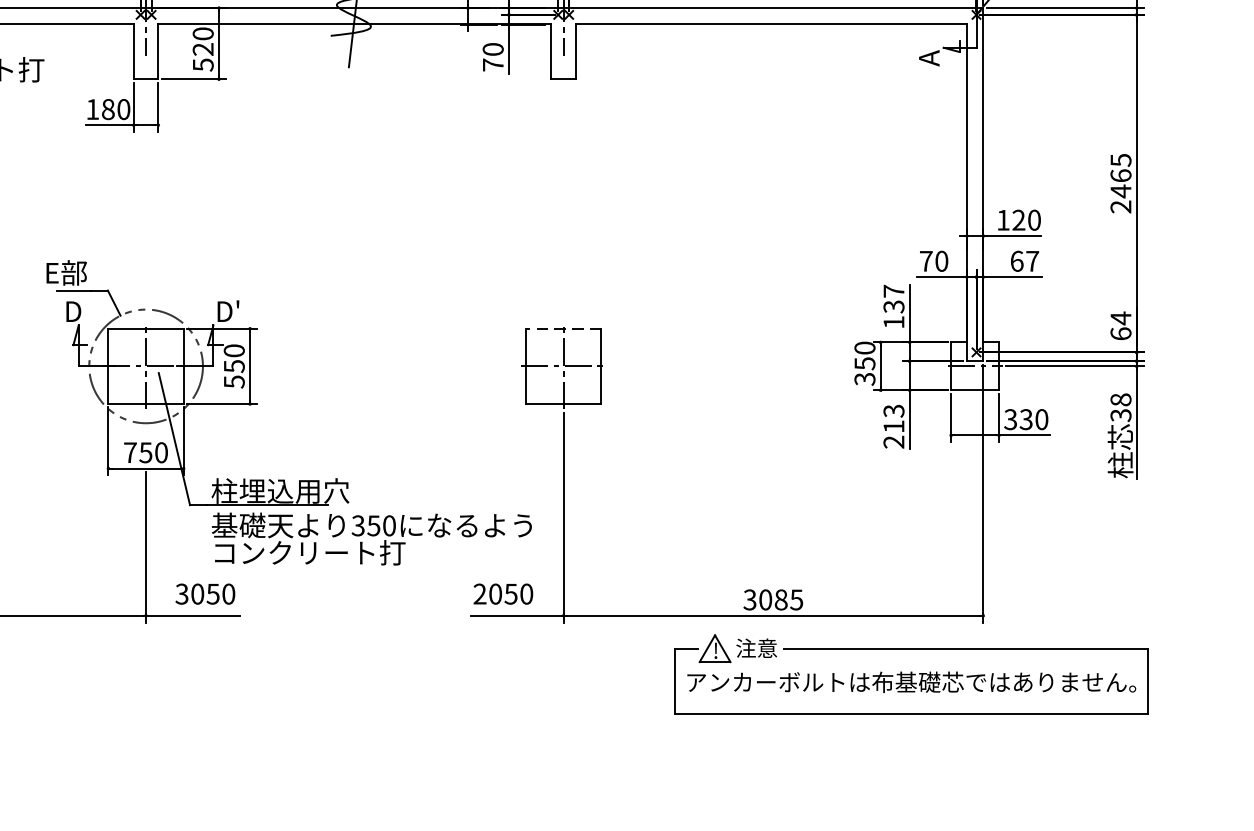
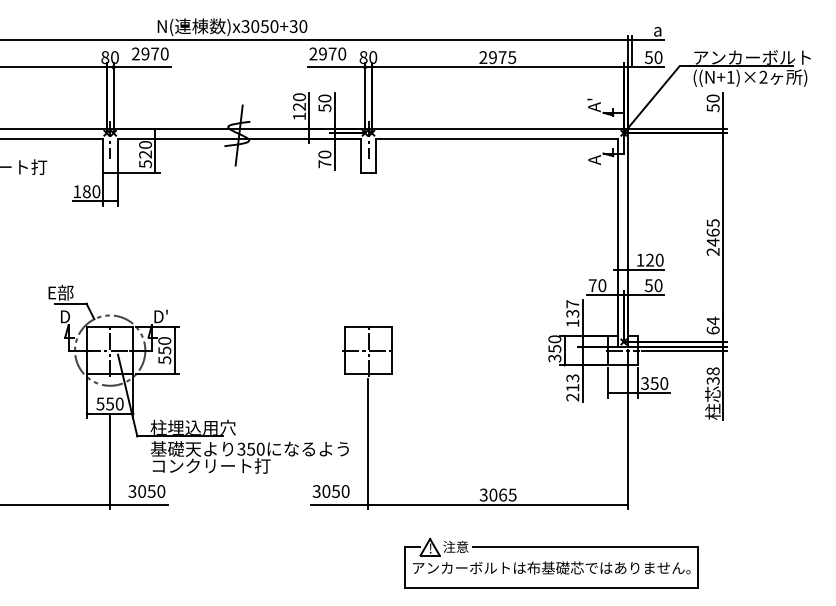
text: (1024, 261) -> (653, 285), 67 -> 50
line: (563, 329) -> (368, 327), dashed -> solid
text: (1026, 419) -> (654, 383), 330 -> 350
text: (130, 451) -> (100, 403), 750 -> 550
text: (479, 594) -> (316, 491), 2050 -> 3050
text: (781, 598) -> (503, 494), 3085 -> 3065
part: (911, 673) -> (551, 562), moved

